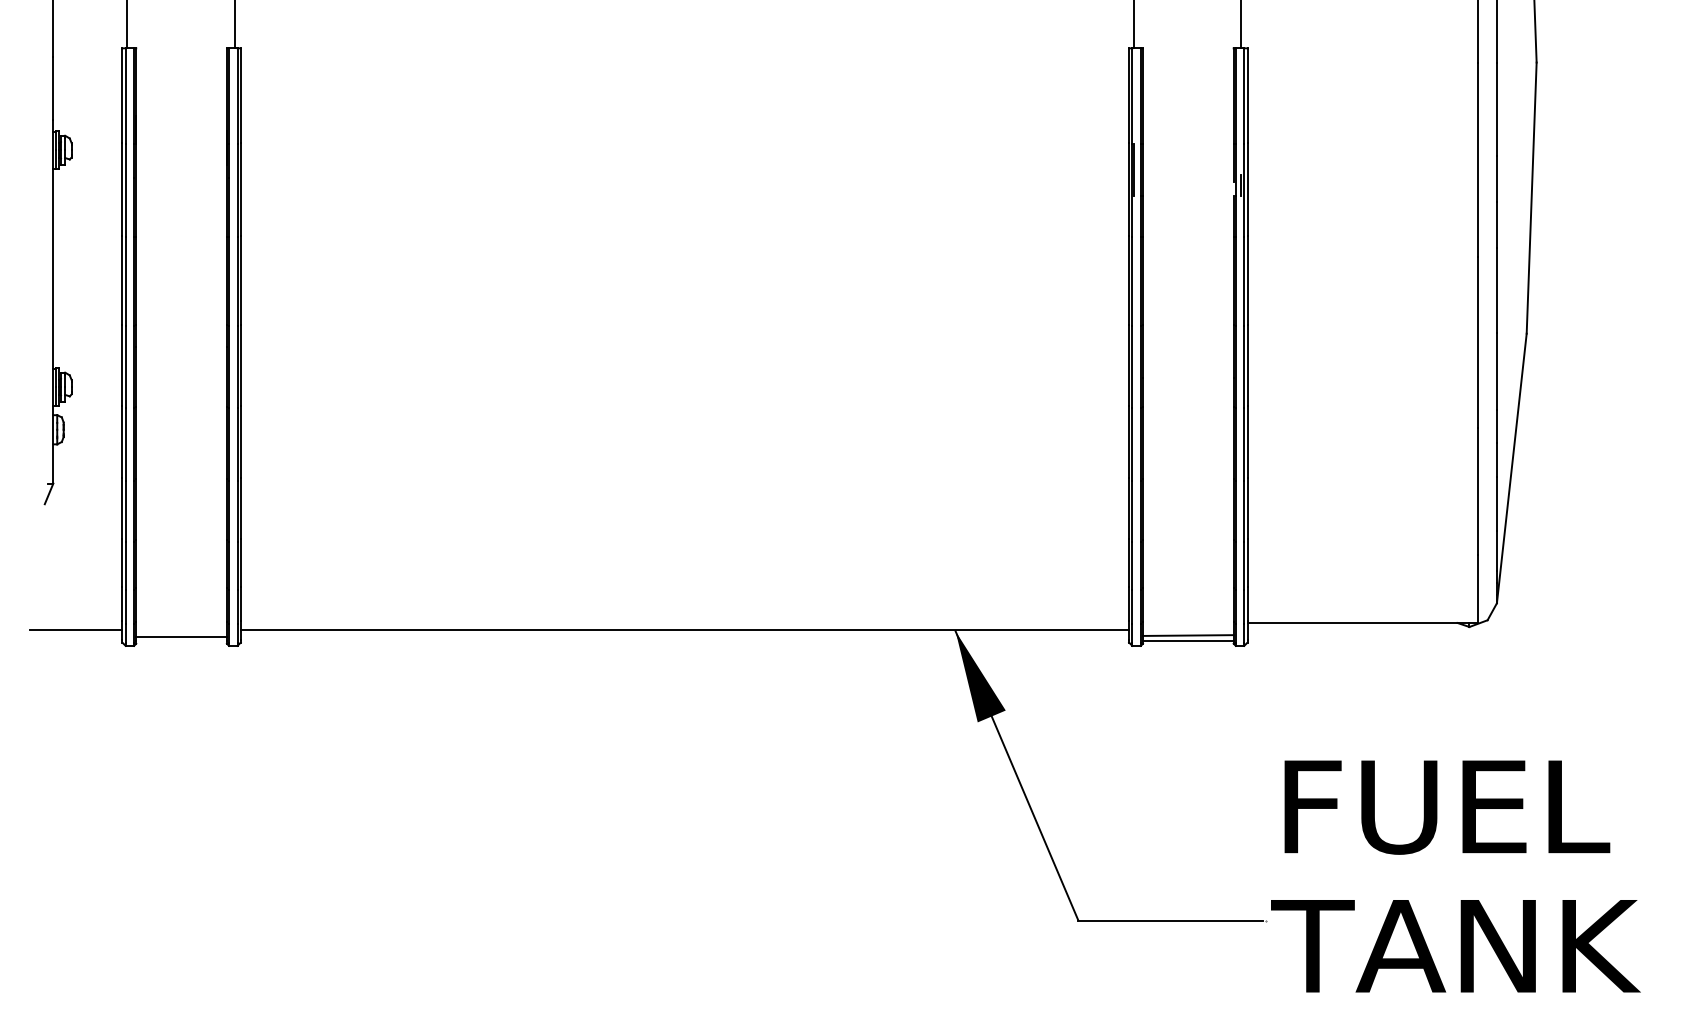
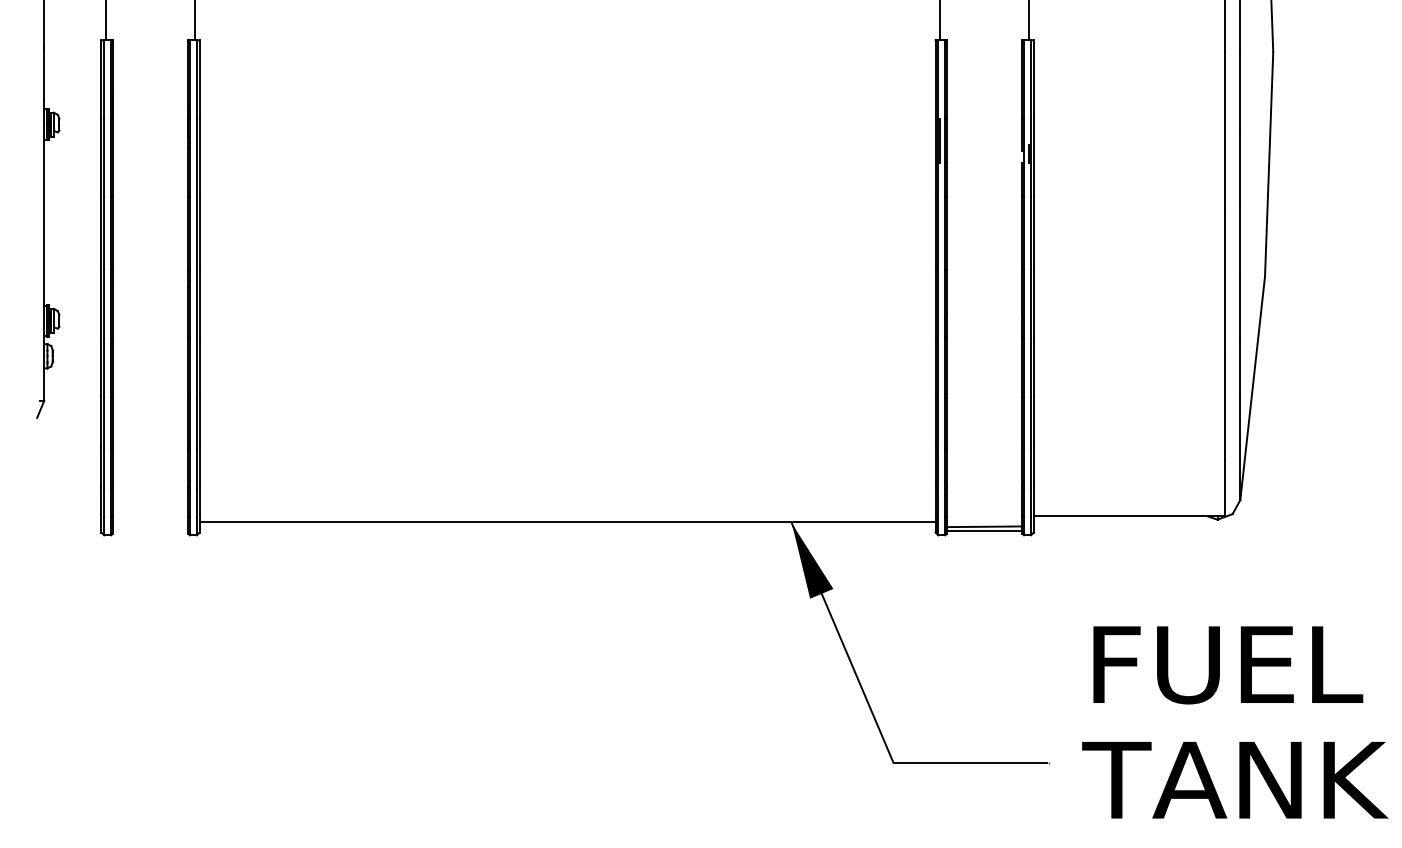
line: (75, 629) -> (62, 521), removed
line: (181, 636) -> (150, 527), removed
text: (1456, 876) -> (1235, 722), moved

